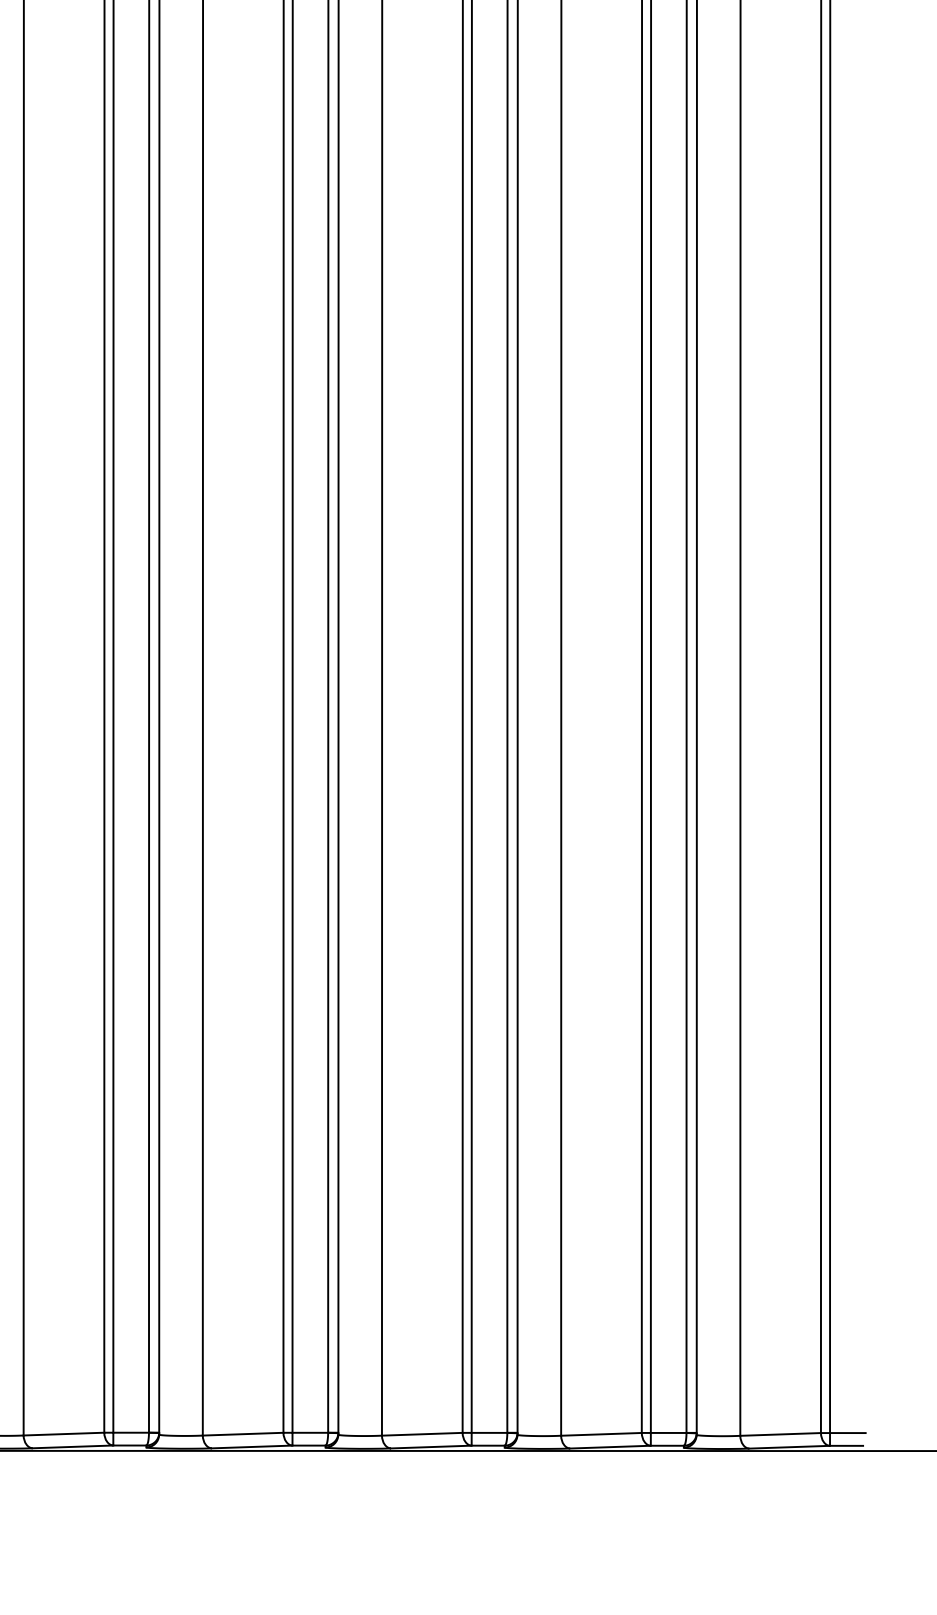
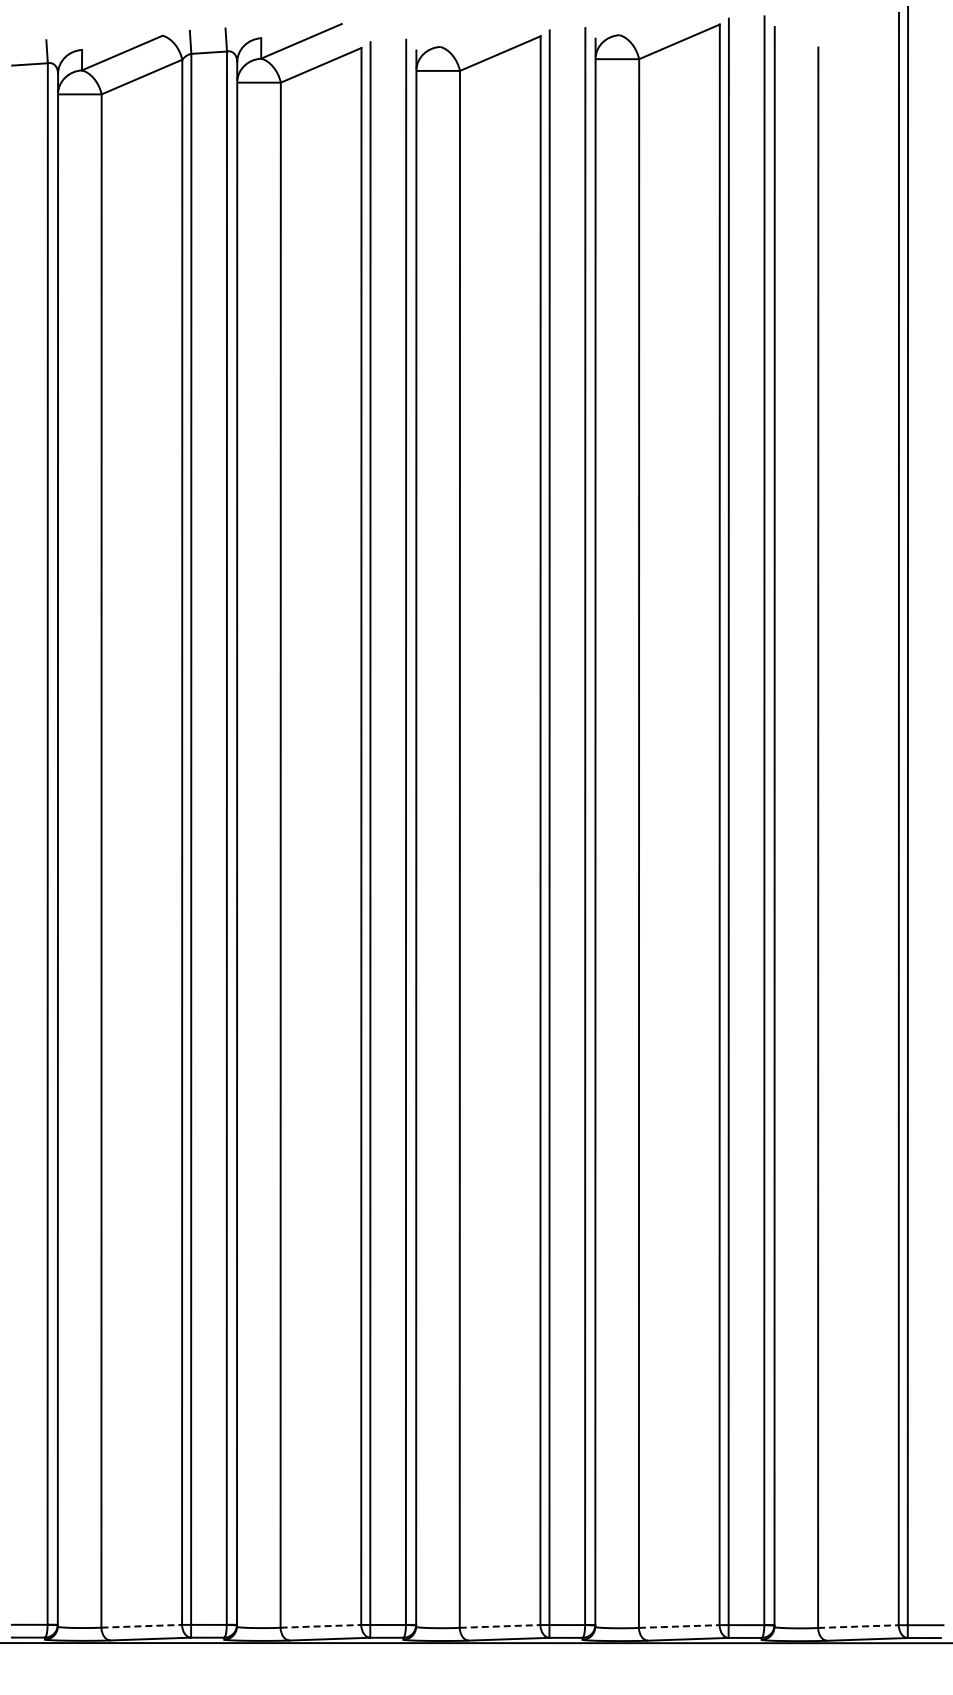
line: (64, 1434) -> (142, 1626), solid -> dashed
line: (243, 1434) -> (321, 1626), solid -> dashed
line: (422, 1434) -> (500, 1626), solid -> dashed
line: (601, 1434) -> (679, 1626), solid -> dashed
line: (780, 1434) -> (858, 1626), solid -> dashed

